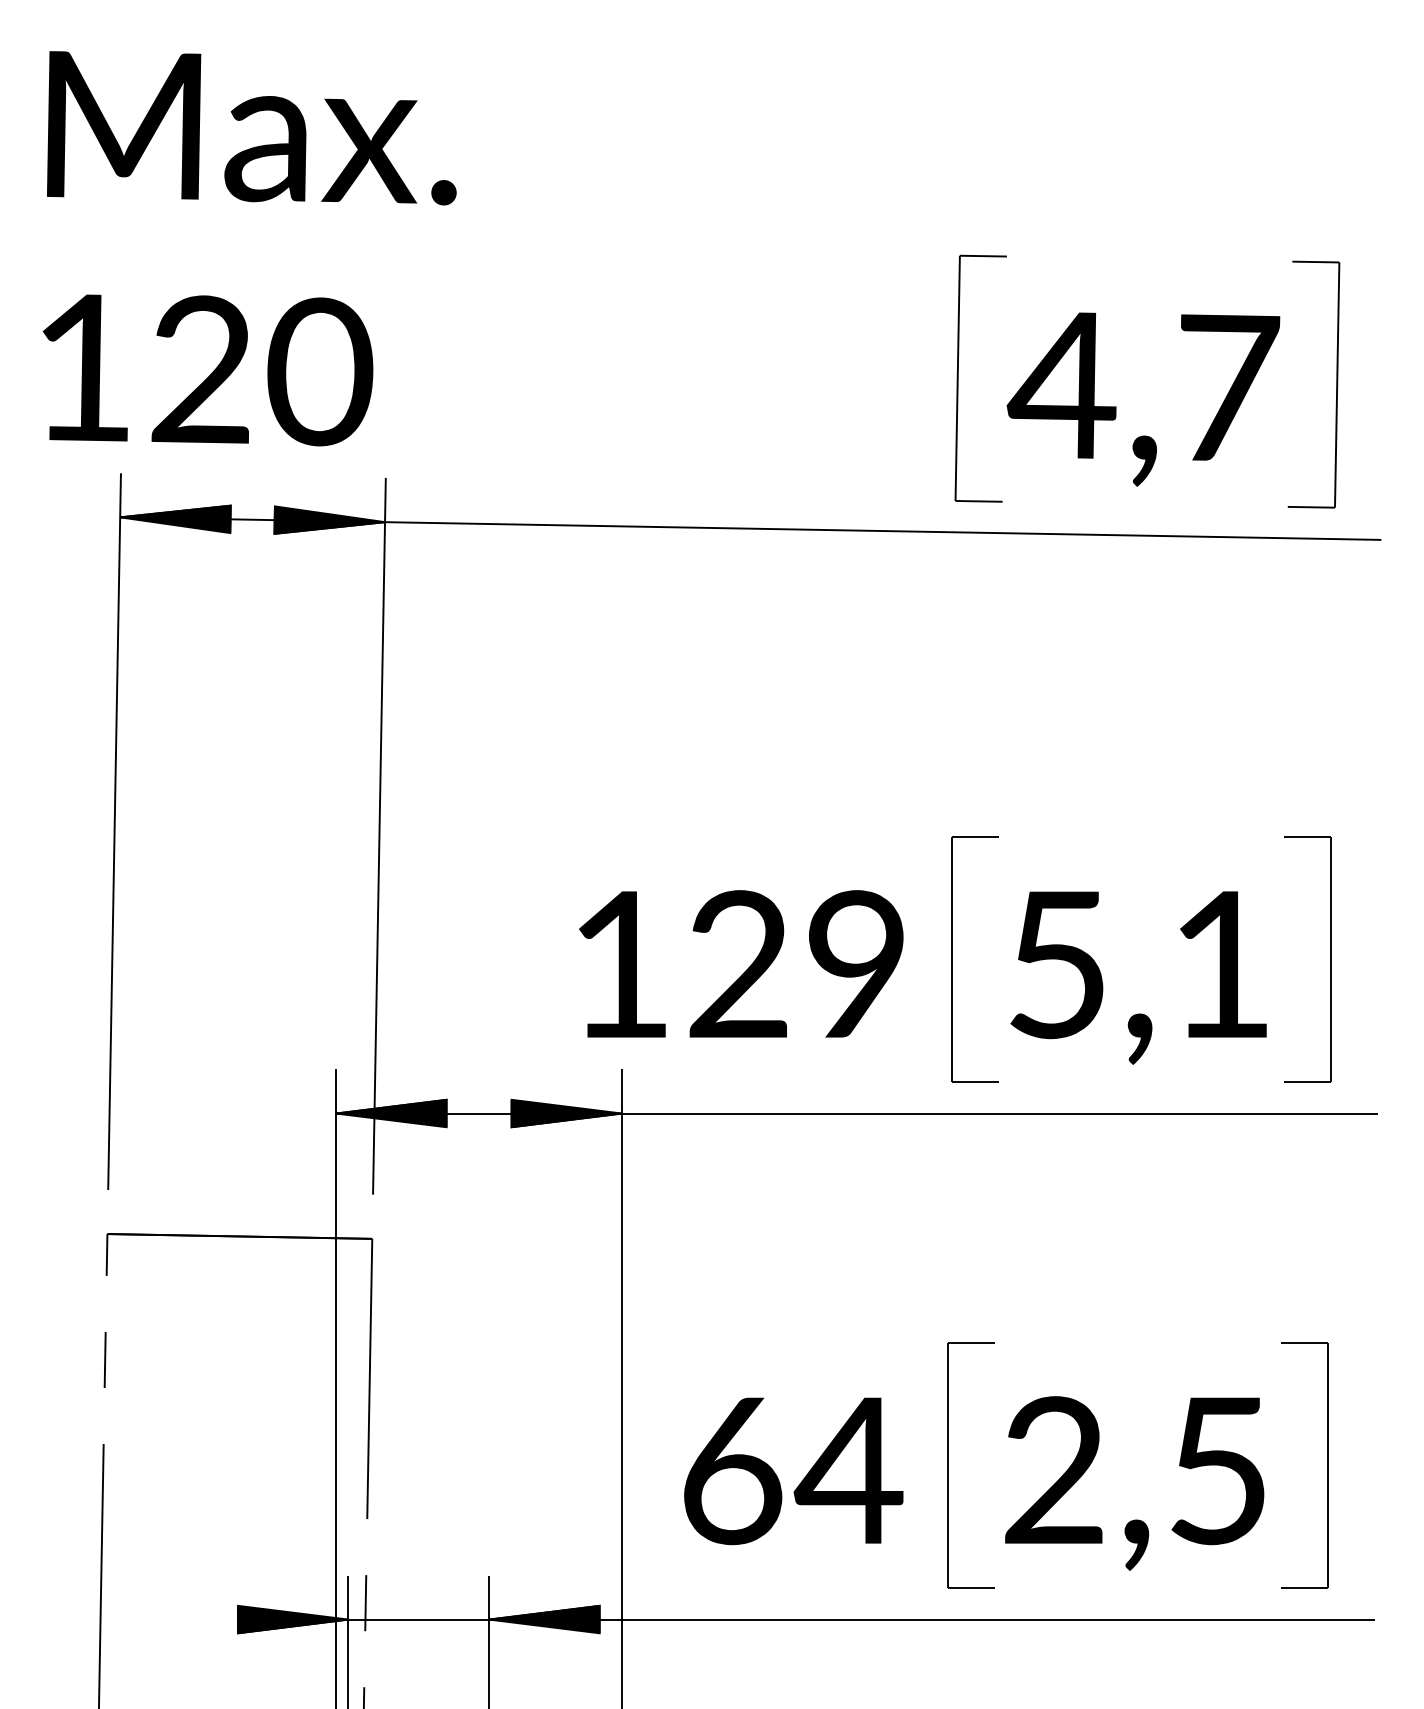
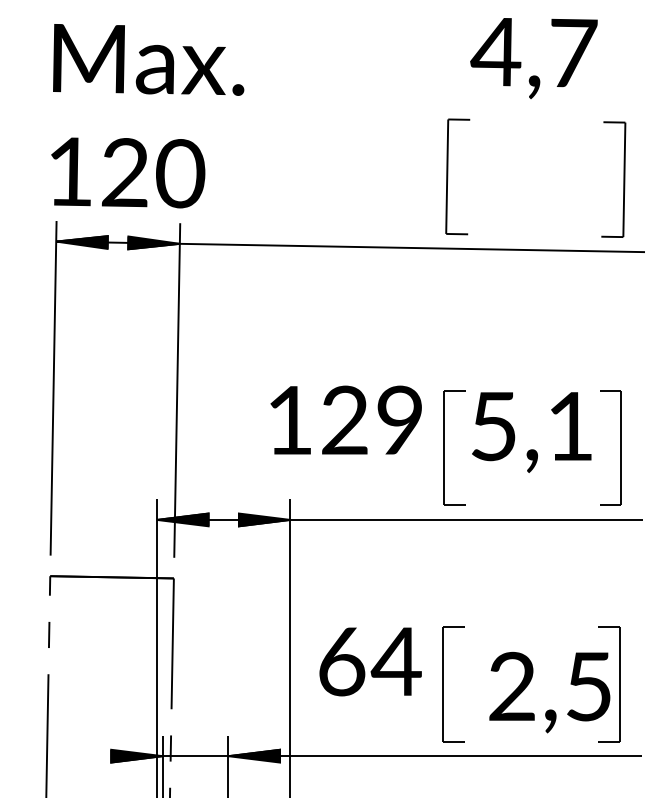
text: (249, 249) -> (147, 116), moved
text: (1142, 399) -> (533, 58), moved
text: (739, 962) -> (345, 419), moved
text: (1138, 977) -> (531, 432), moved
text: (793, 1470) -> (370, 661), moved
text: (1133, 1483) -> (549, 692), moved

